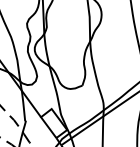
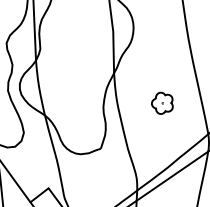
part: (118, 59) -> (162, 104), added

